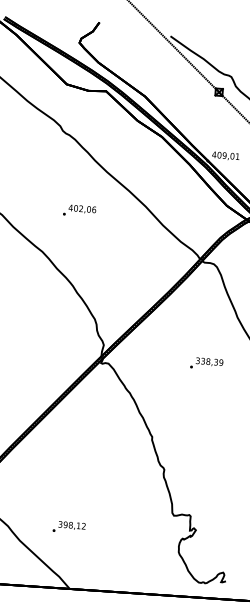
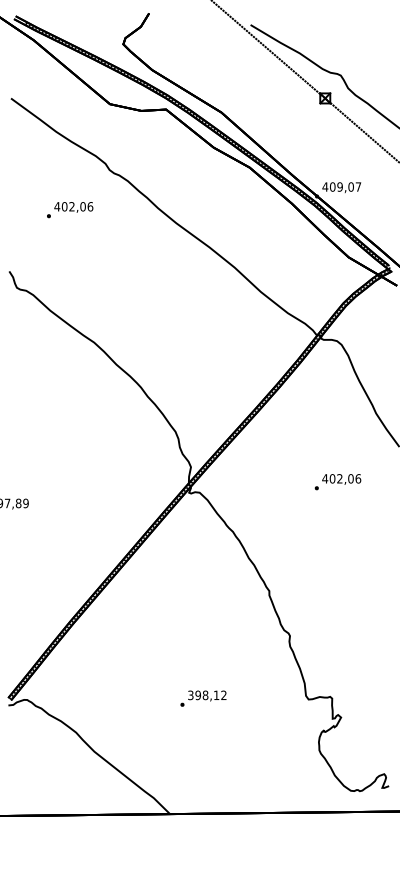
text: (237, 156) -> (358, 186), 409,01 -> 409,07
text: (79, 211) -> (70, 210), moved
text: (209, 361) -> (341, 478), 338,39 -> 402,06
text: (69, 527) -> (203, 698), moved

